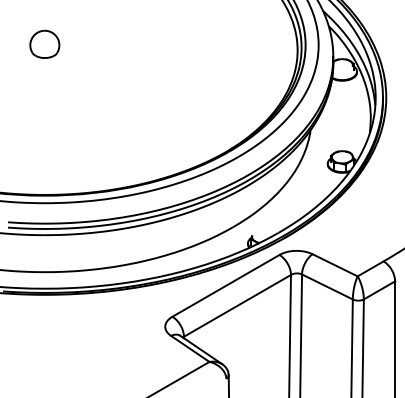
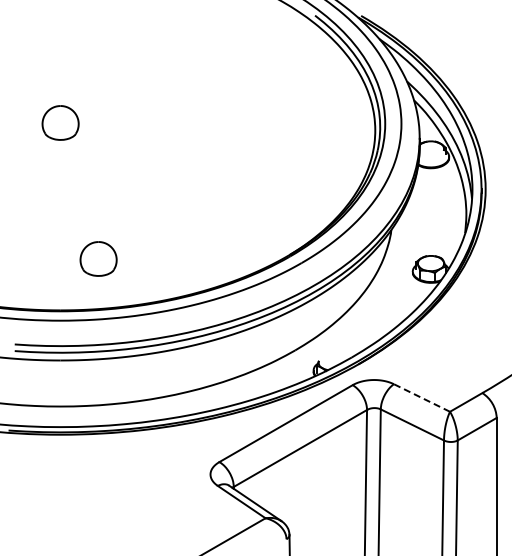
part: (75, 153) -> (98, 258), added
line: (334, 264) -> (421, 397), solid -> dashed

